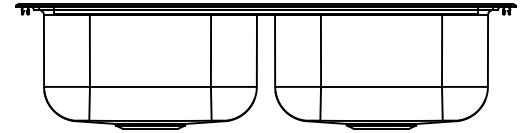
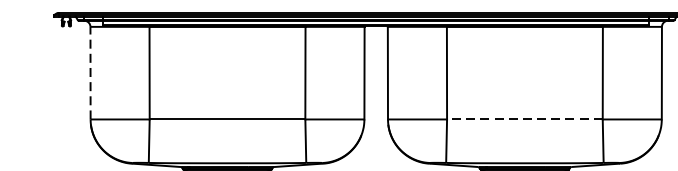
line: (44, 50) -> (91, 72), solid -> dashed
line: (381, 86) -> (524, 118), solid -> dashed

